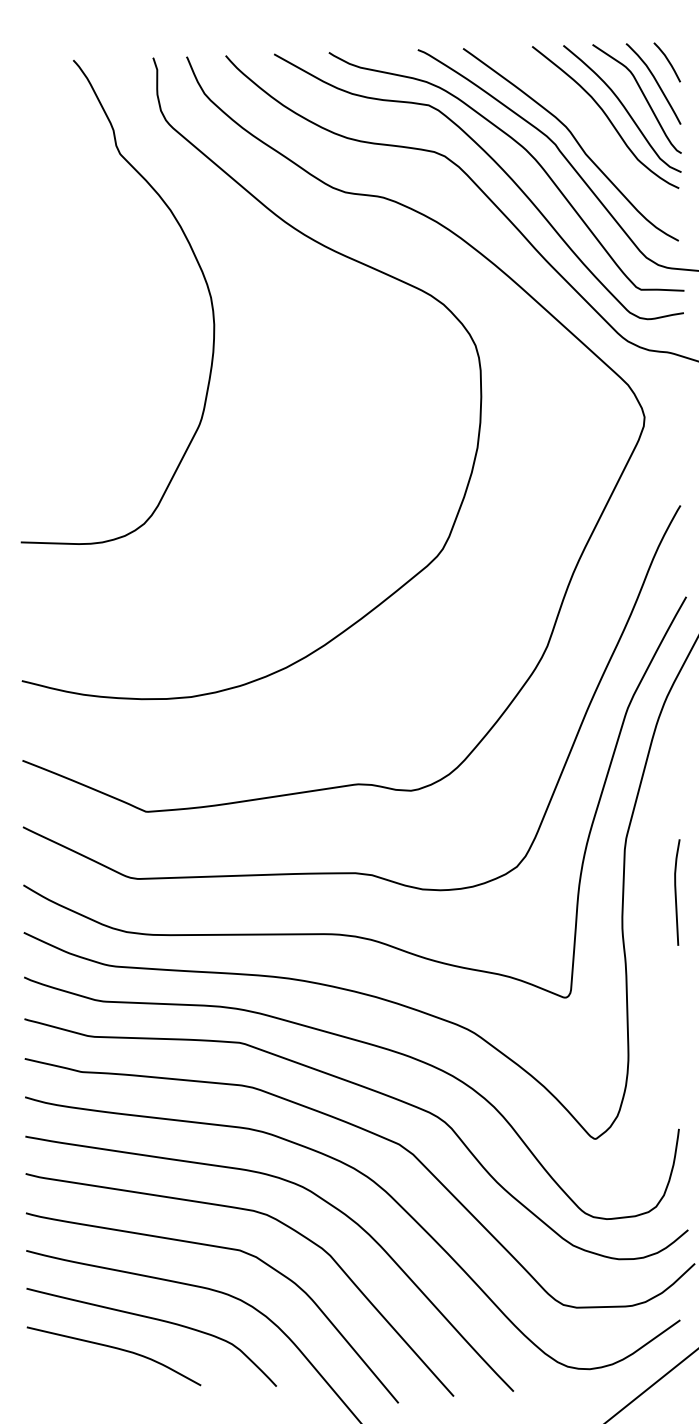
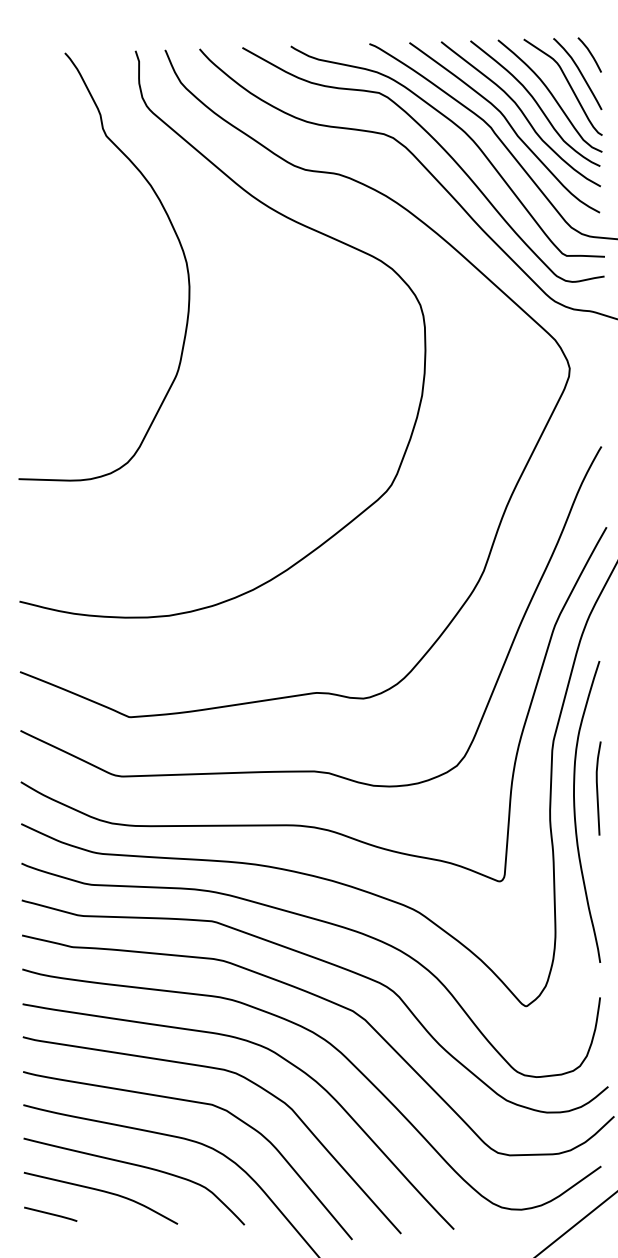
curve: (589, 128) -> (521, 113), added
curve: (651, 918) -> (575, 811), added
line: (56, 1373) -> (50, 1213), added

